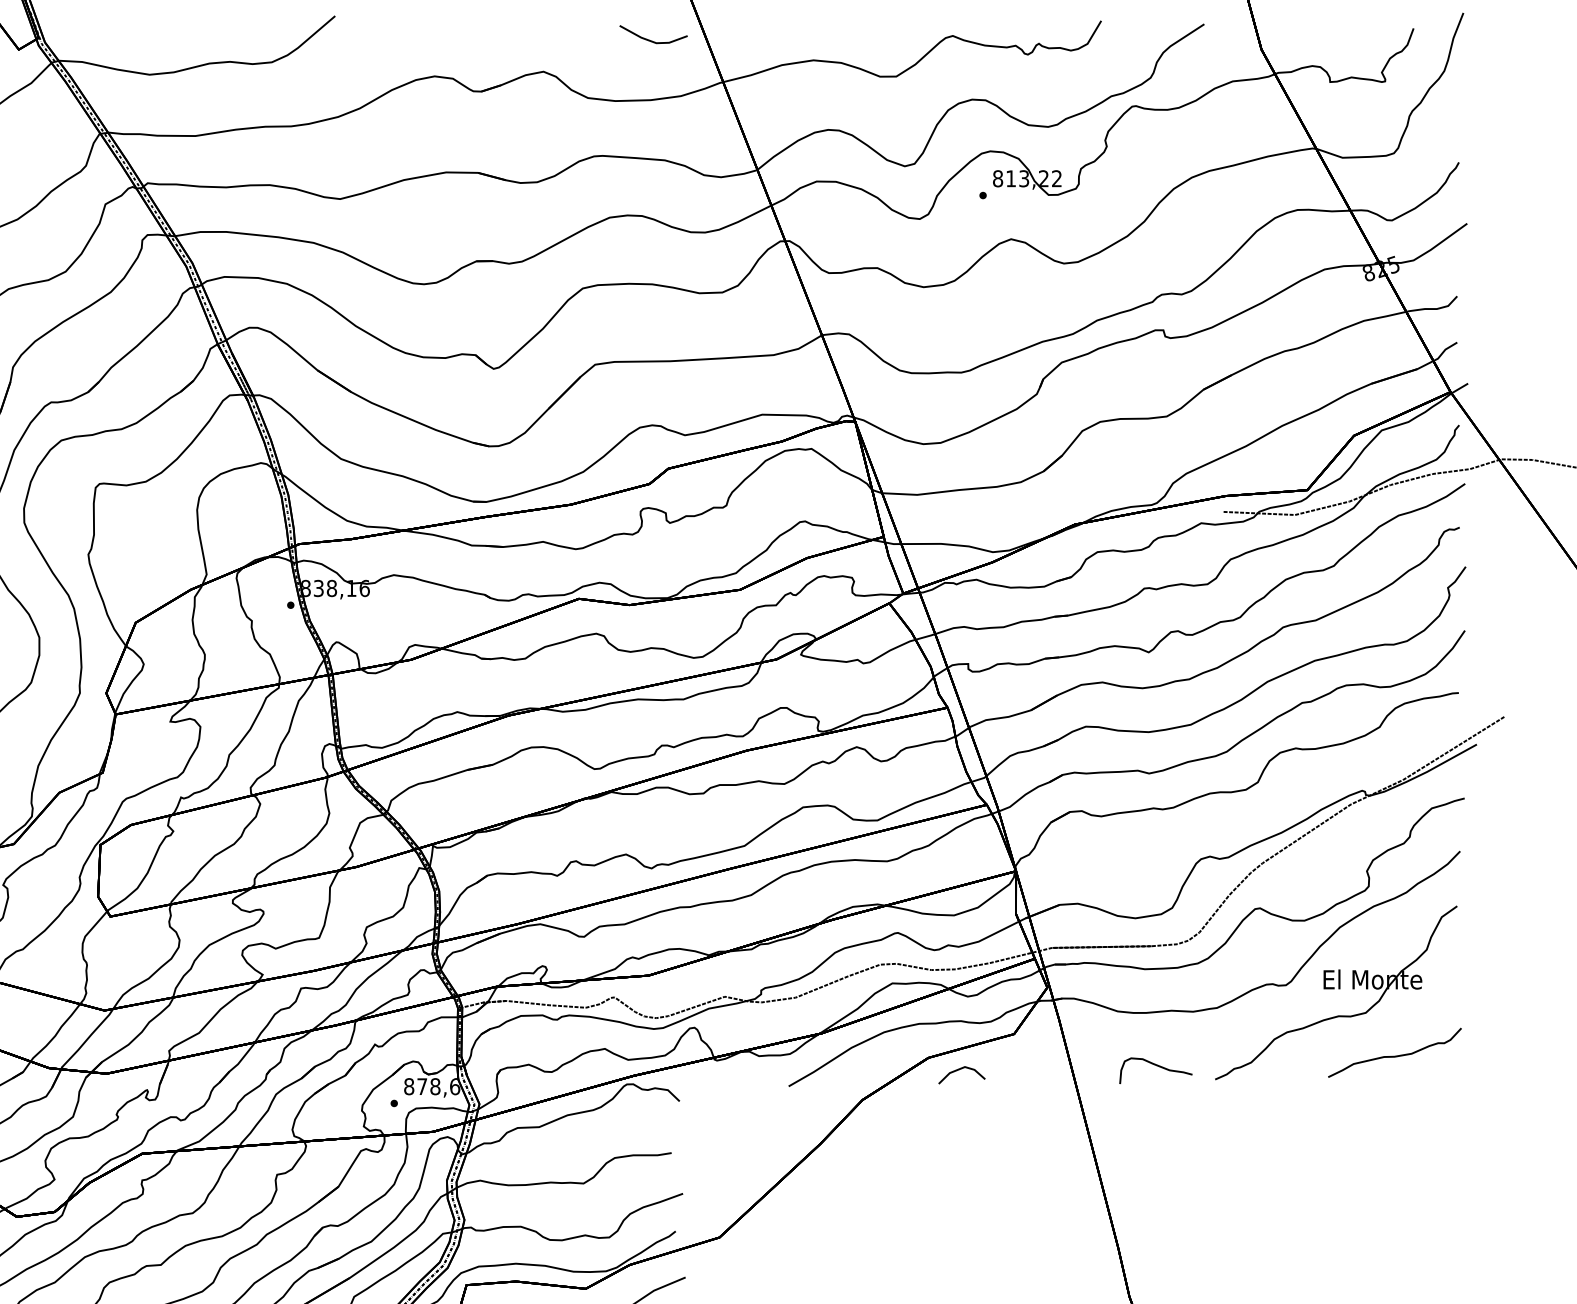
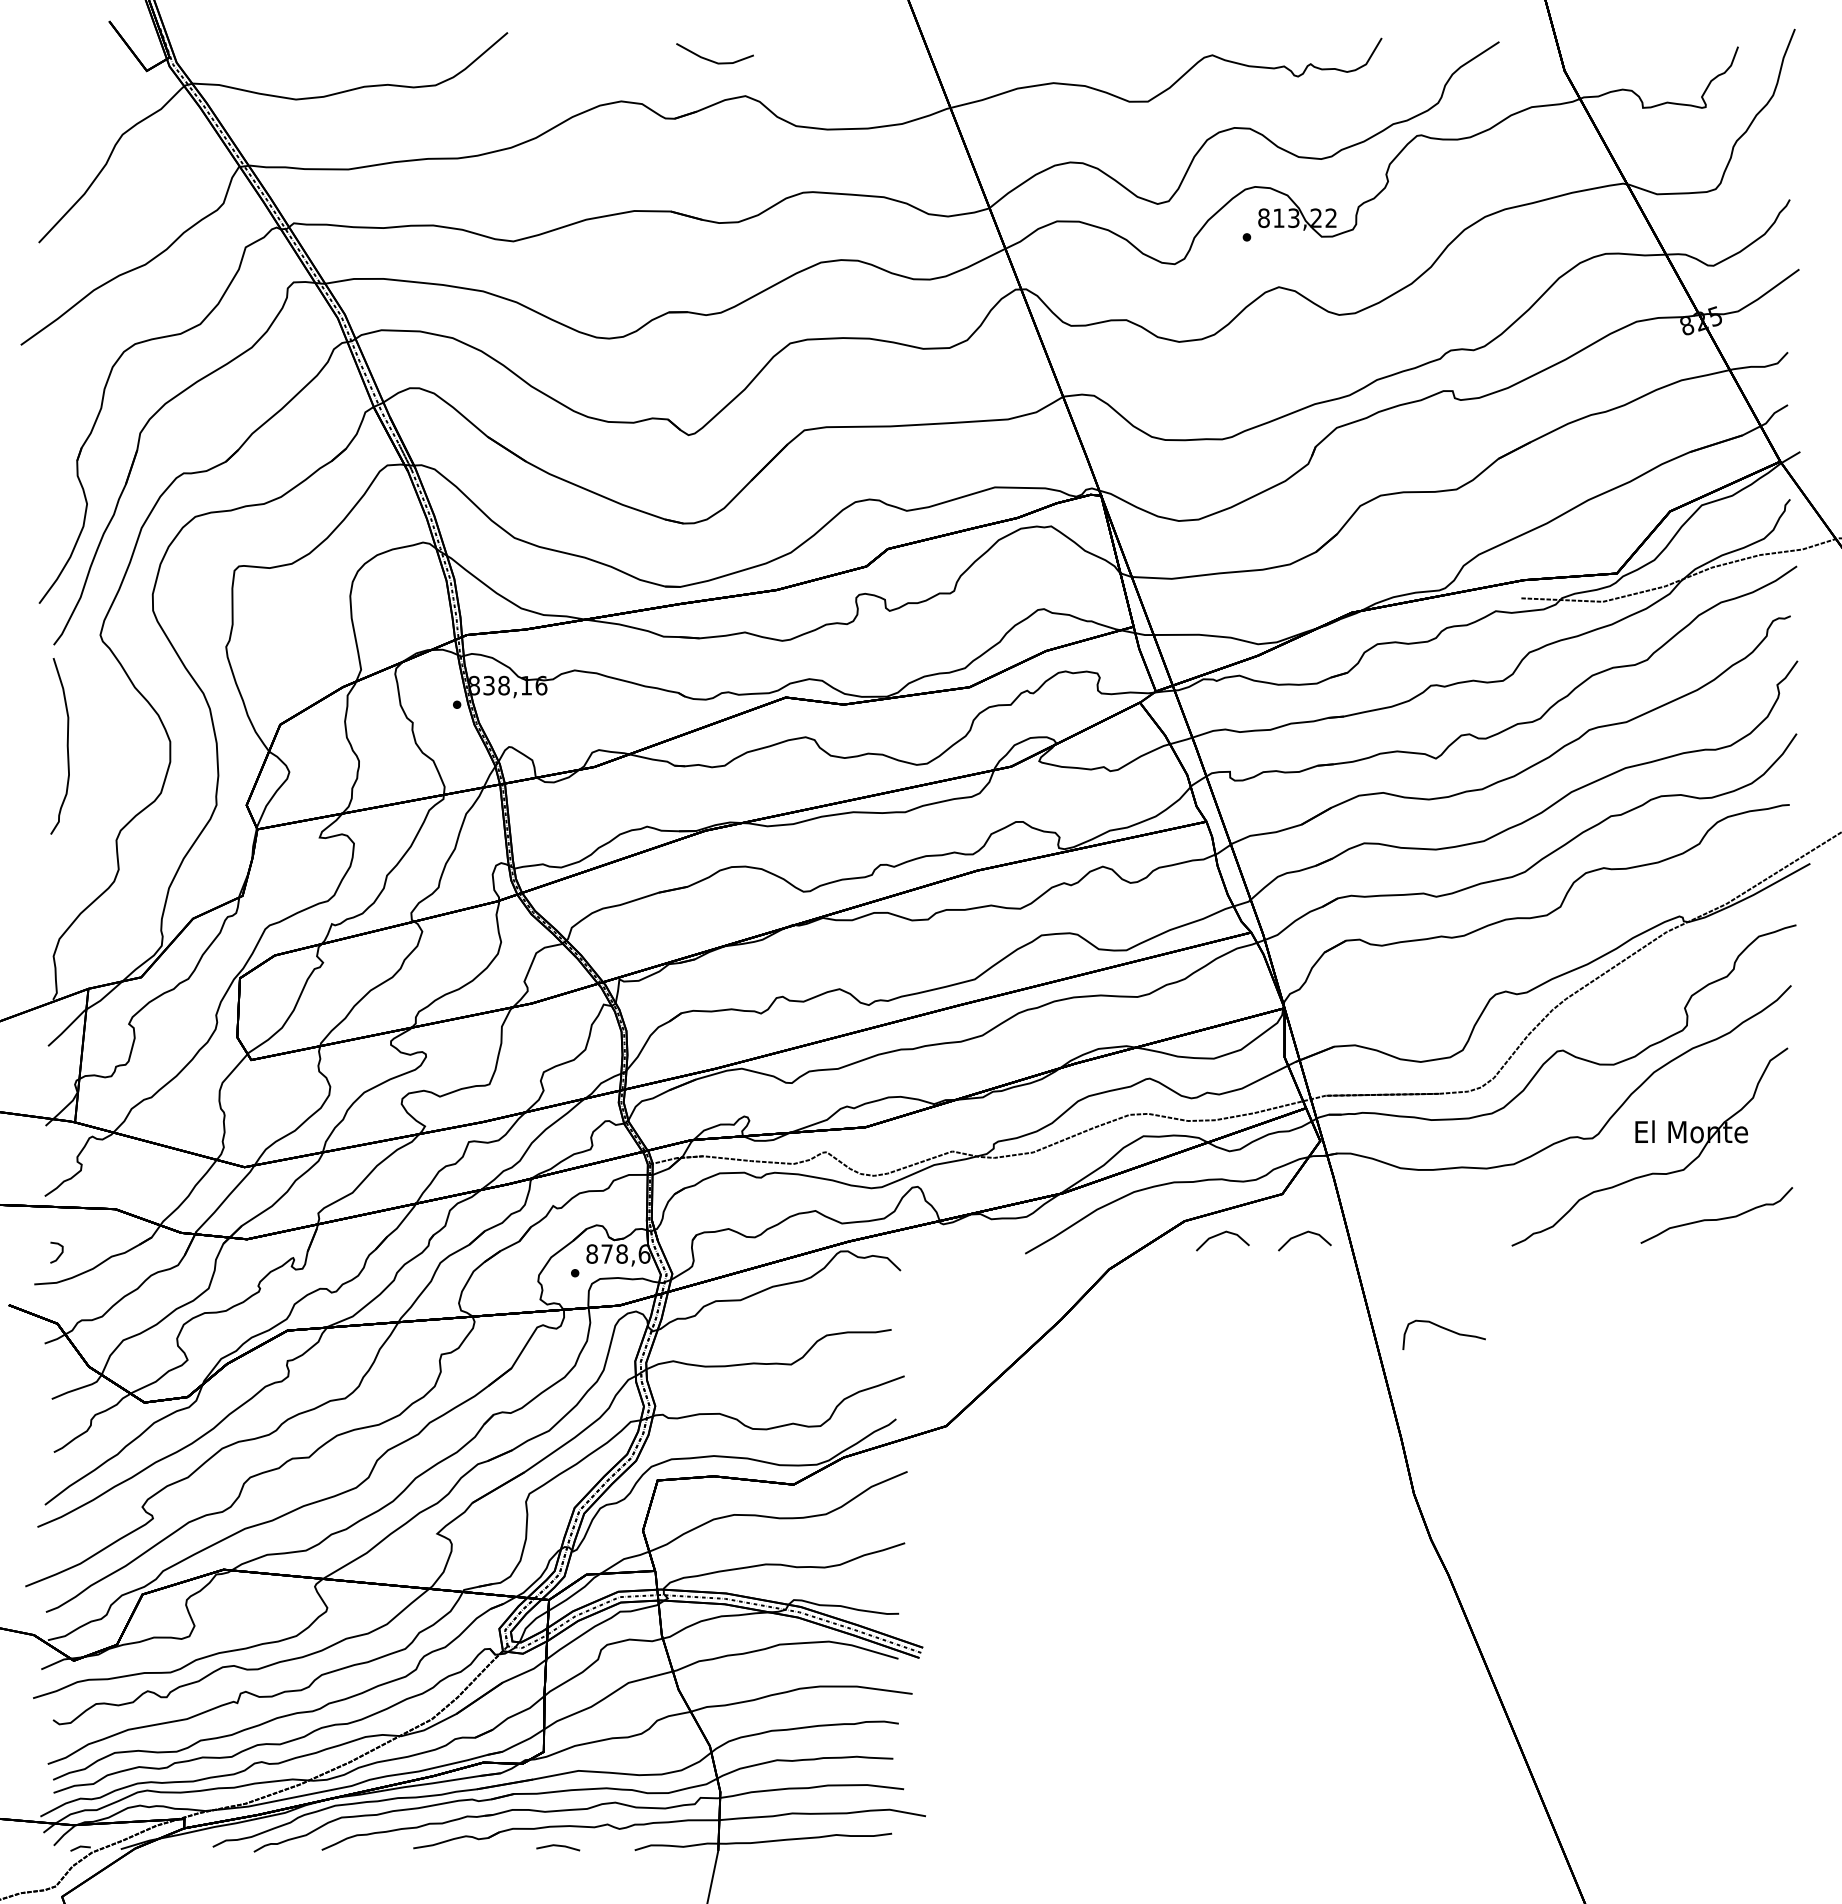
line: (652, 40) -> (713, 60), moved
curve: (1157, 1066) -> (1446, 1330), moved
line: (1030, 1070) -> (1301, 1235), added

